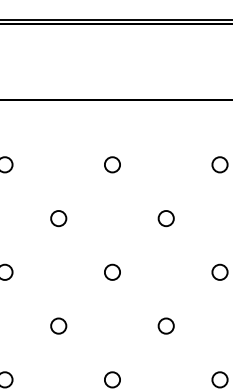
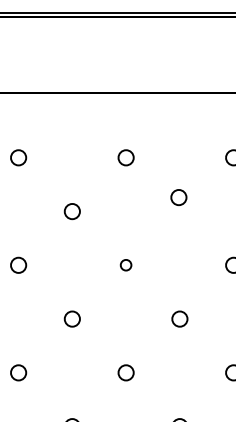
circle: (165, 218) -> (178, 197), moved
circle: (111, 271) -> (125, 264), size x0.7

